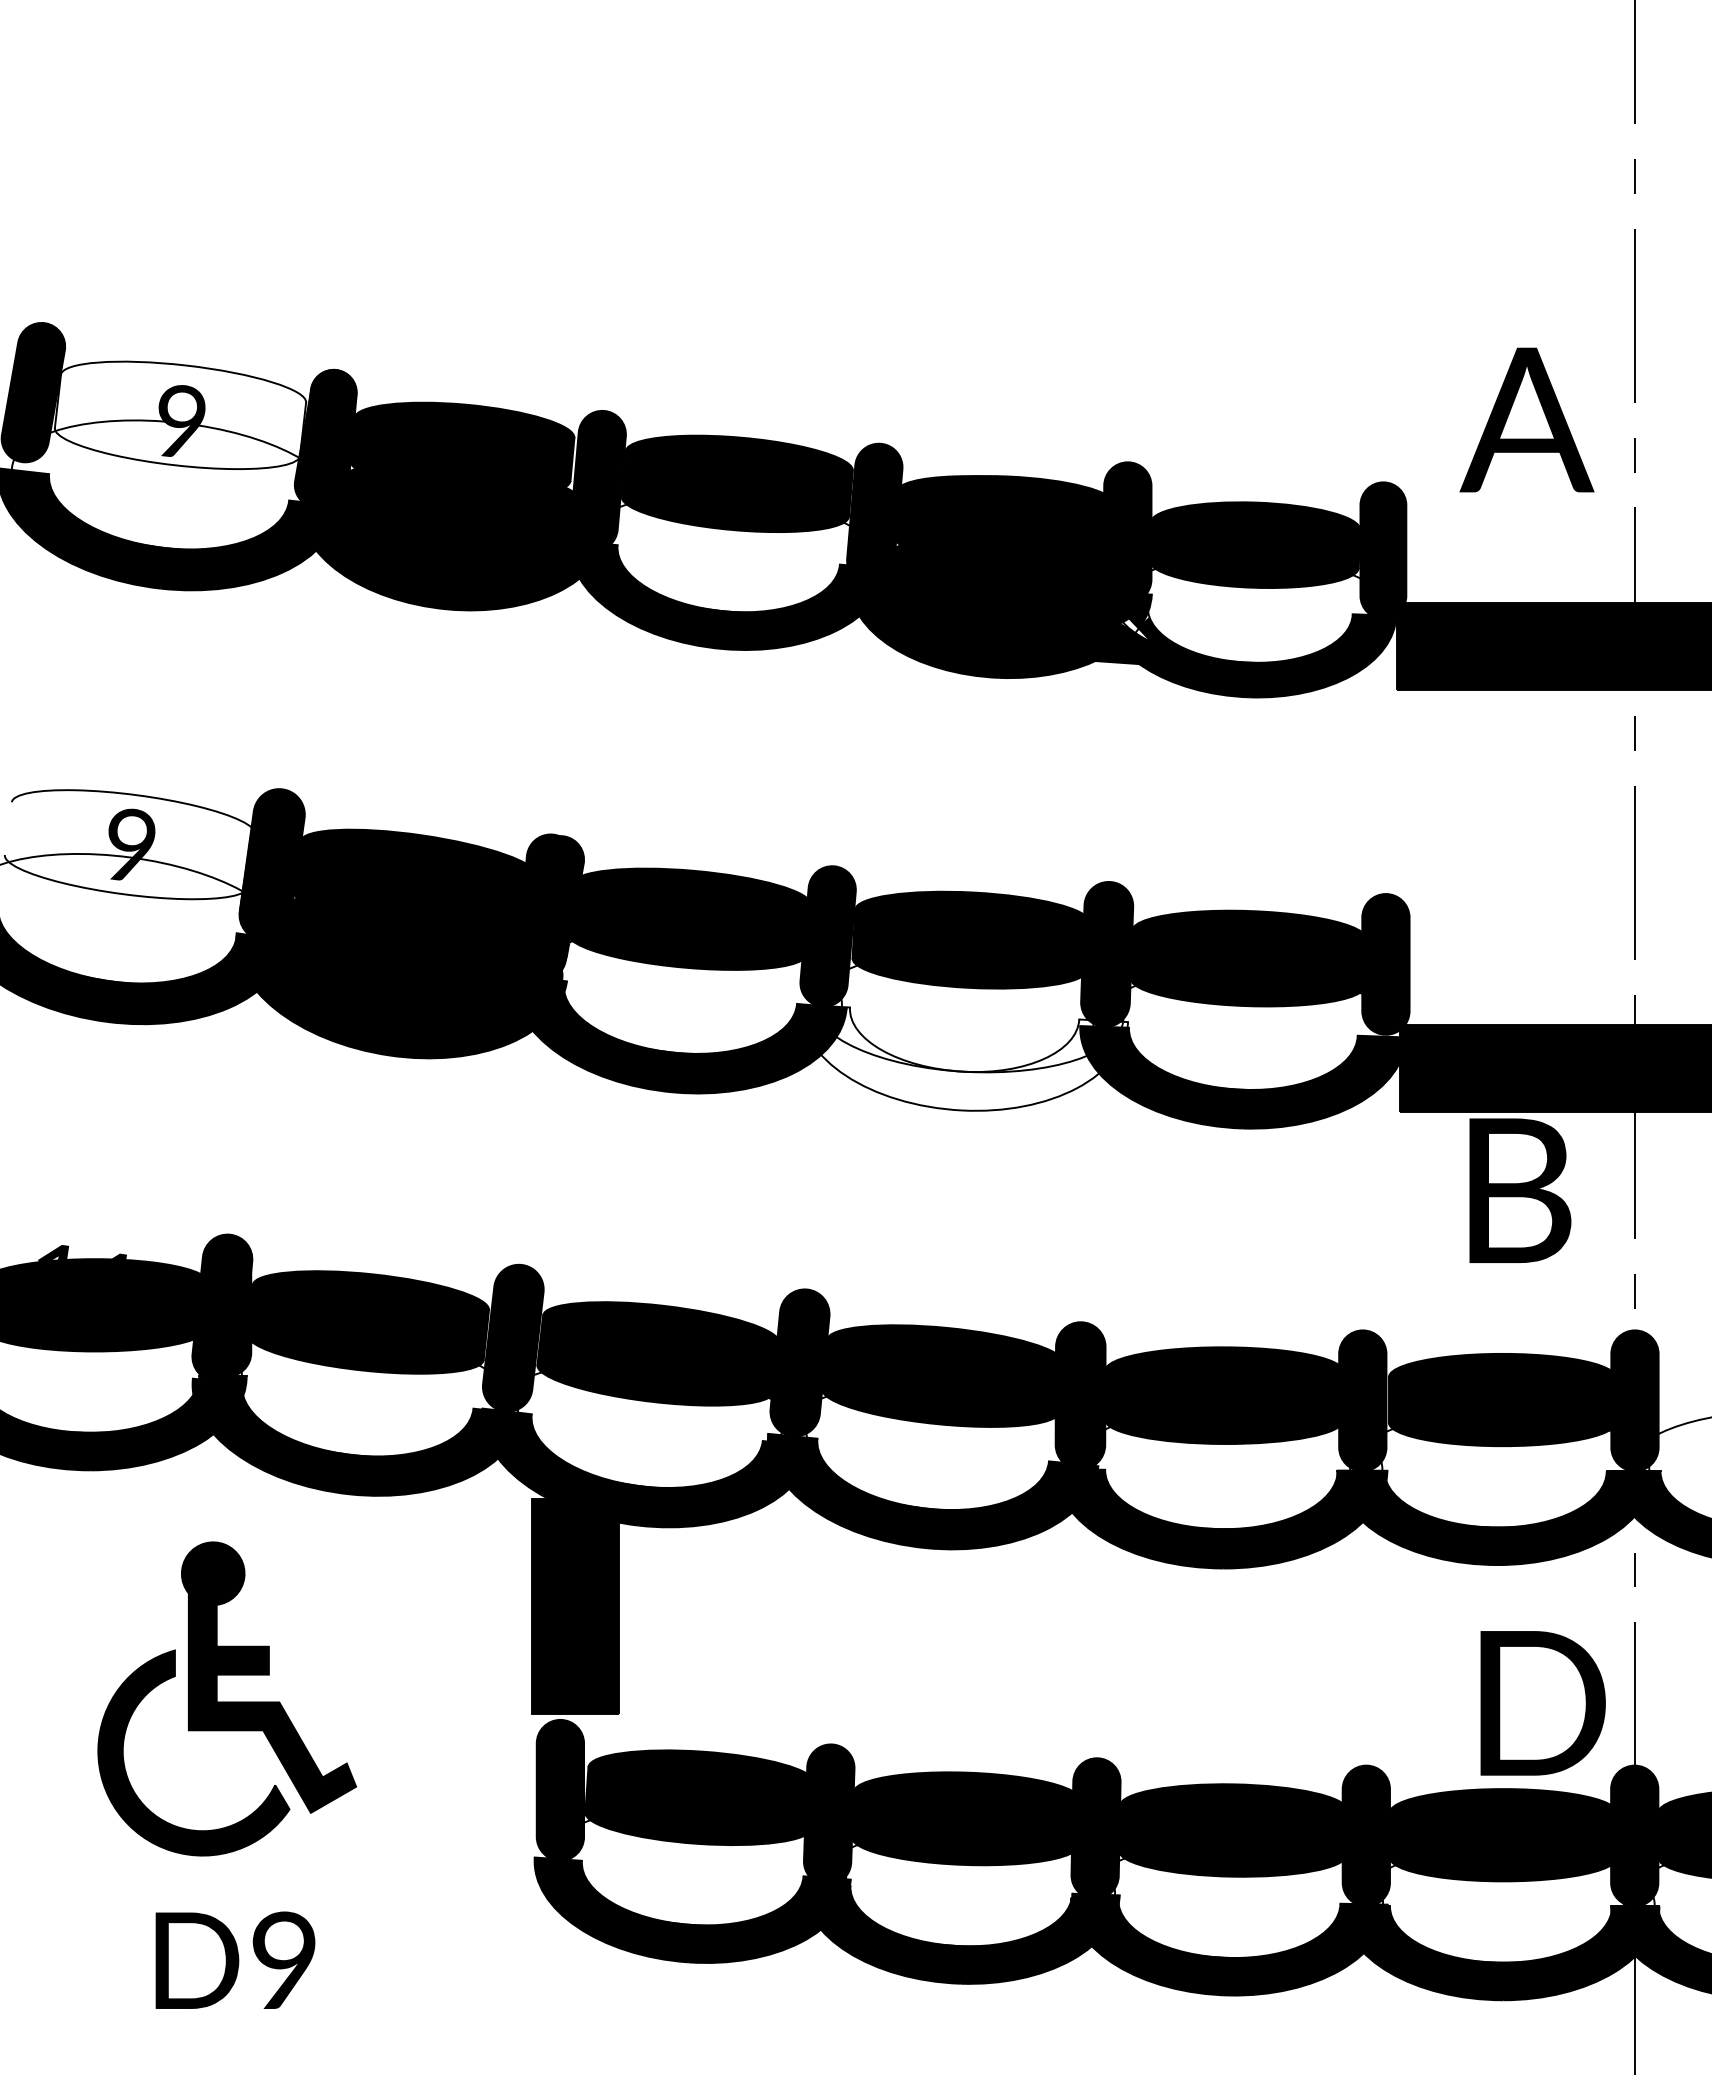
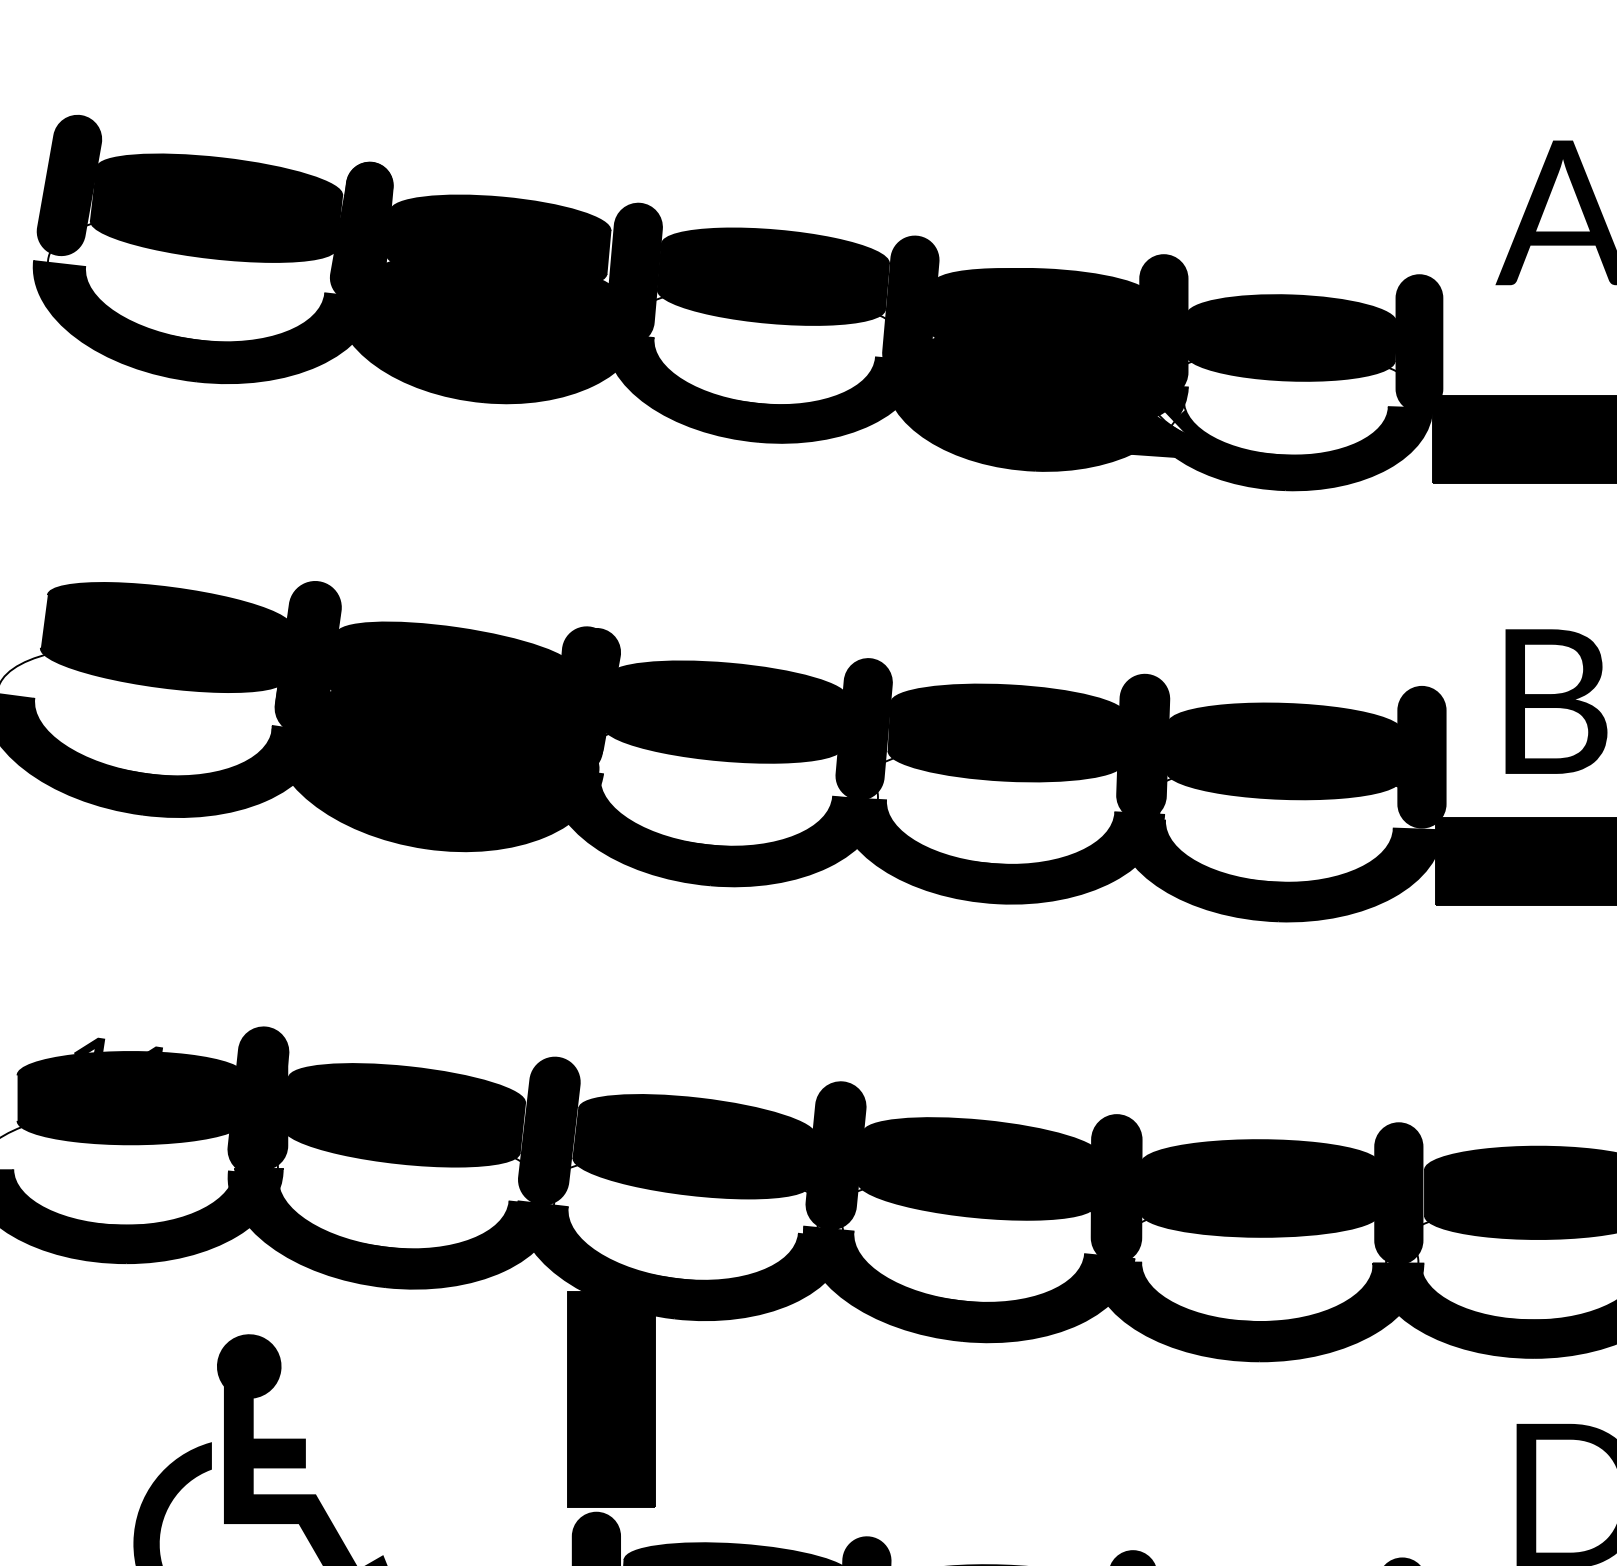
fill: (180, 415) -> (216, 208), added
fill: (129, 844) -> (165, 637), added
fill: (964, 1057) -> (1000, 850), added
text: (1520, 1190) -> (1556, 701), moved

